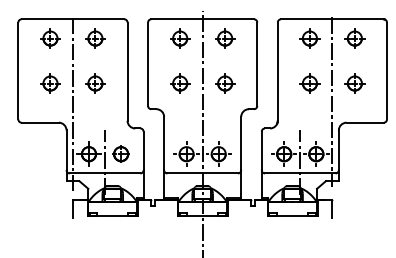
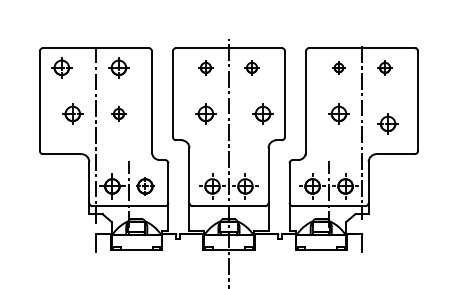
part: (50, 38) -> (61, 67), moved
part: (179, 38) -> (205, 67), size x0.7
part: (224, 38) -> (251, 67), size x0.7
part: (309, 38) -> (338, 67), size x0.6
part: (354, 38) -> (384, 67), size x0.7
part: (94, 83) -> (118, 113), size x0.7
part: (224, 83) -> (262, 113), moved
part: (354, 83) -> (387, 123), moved

